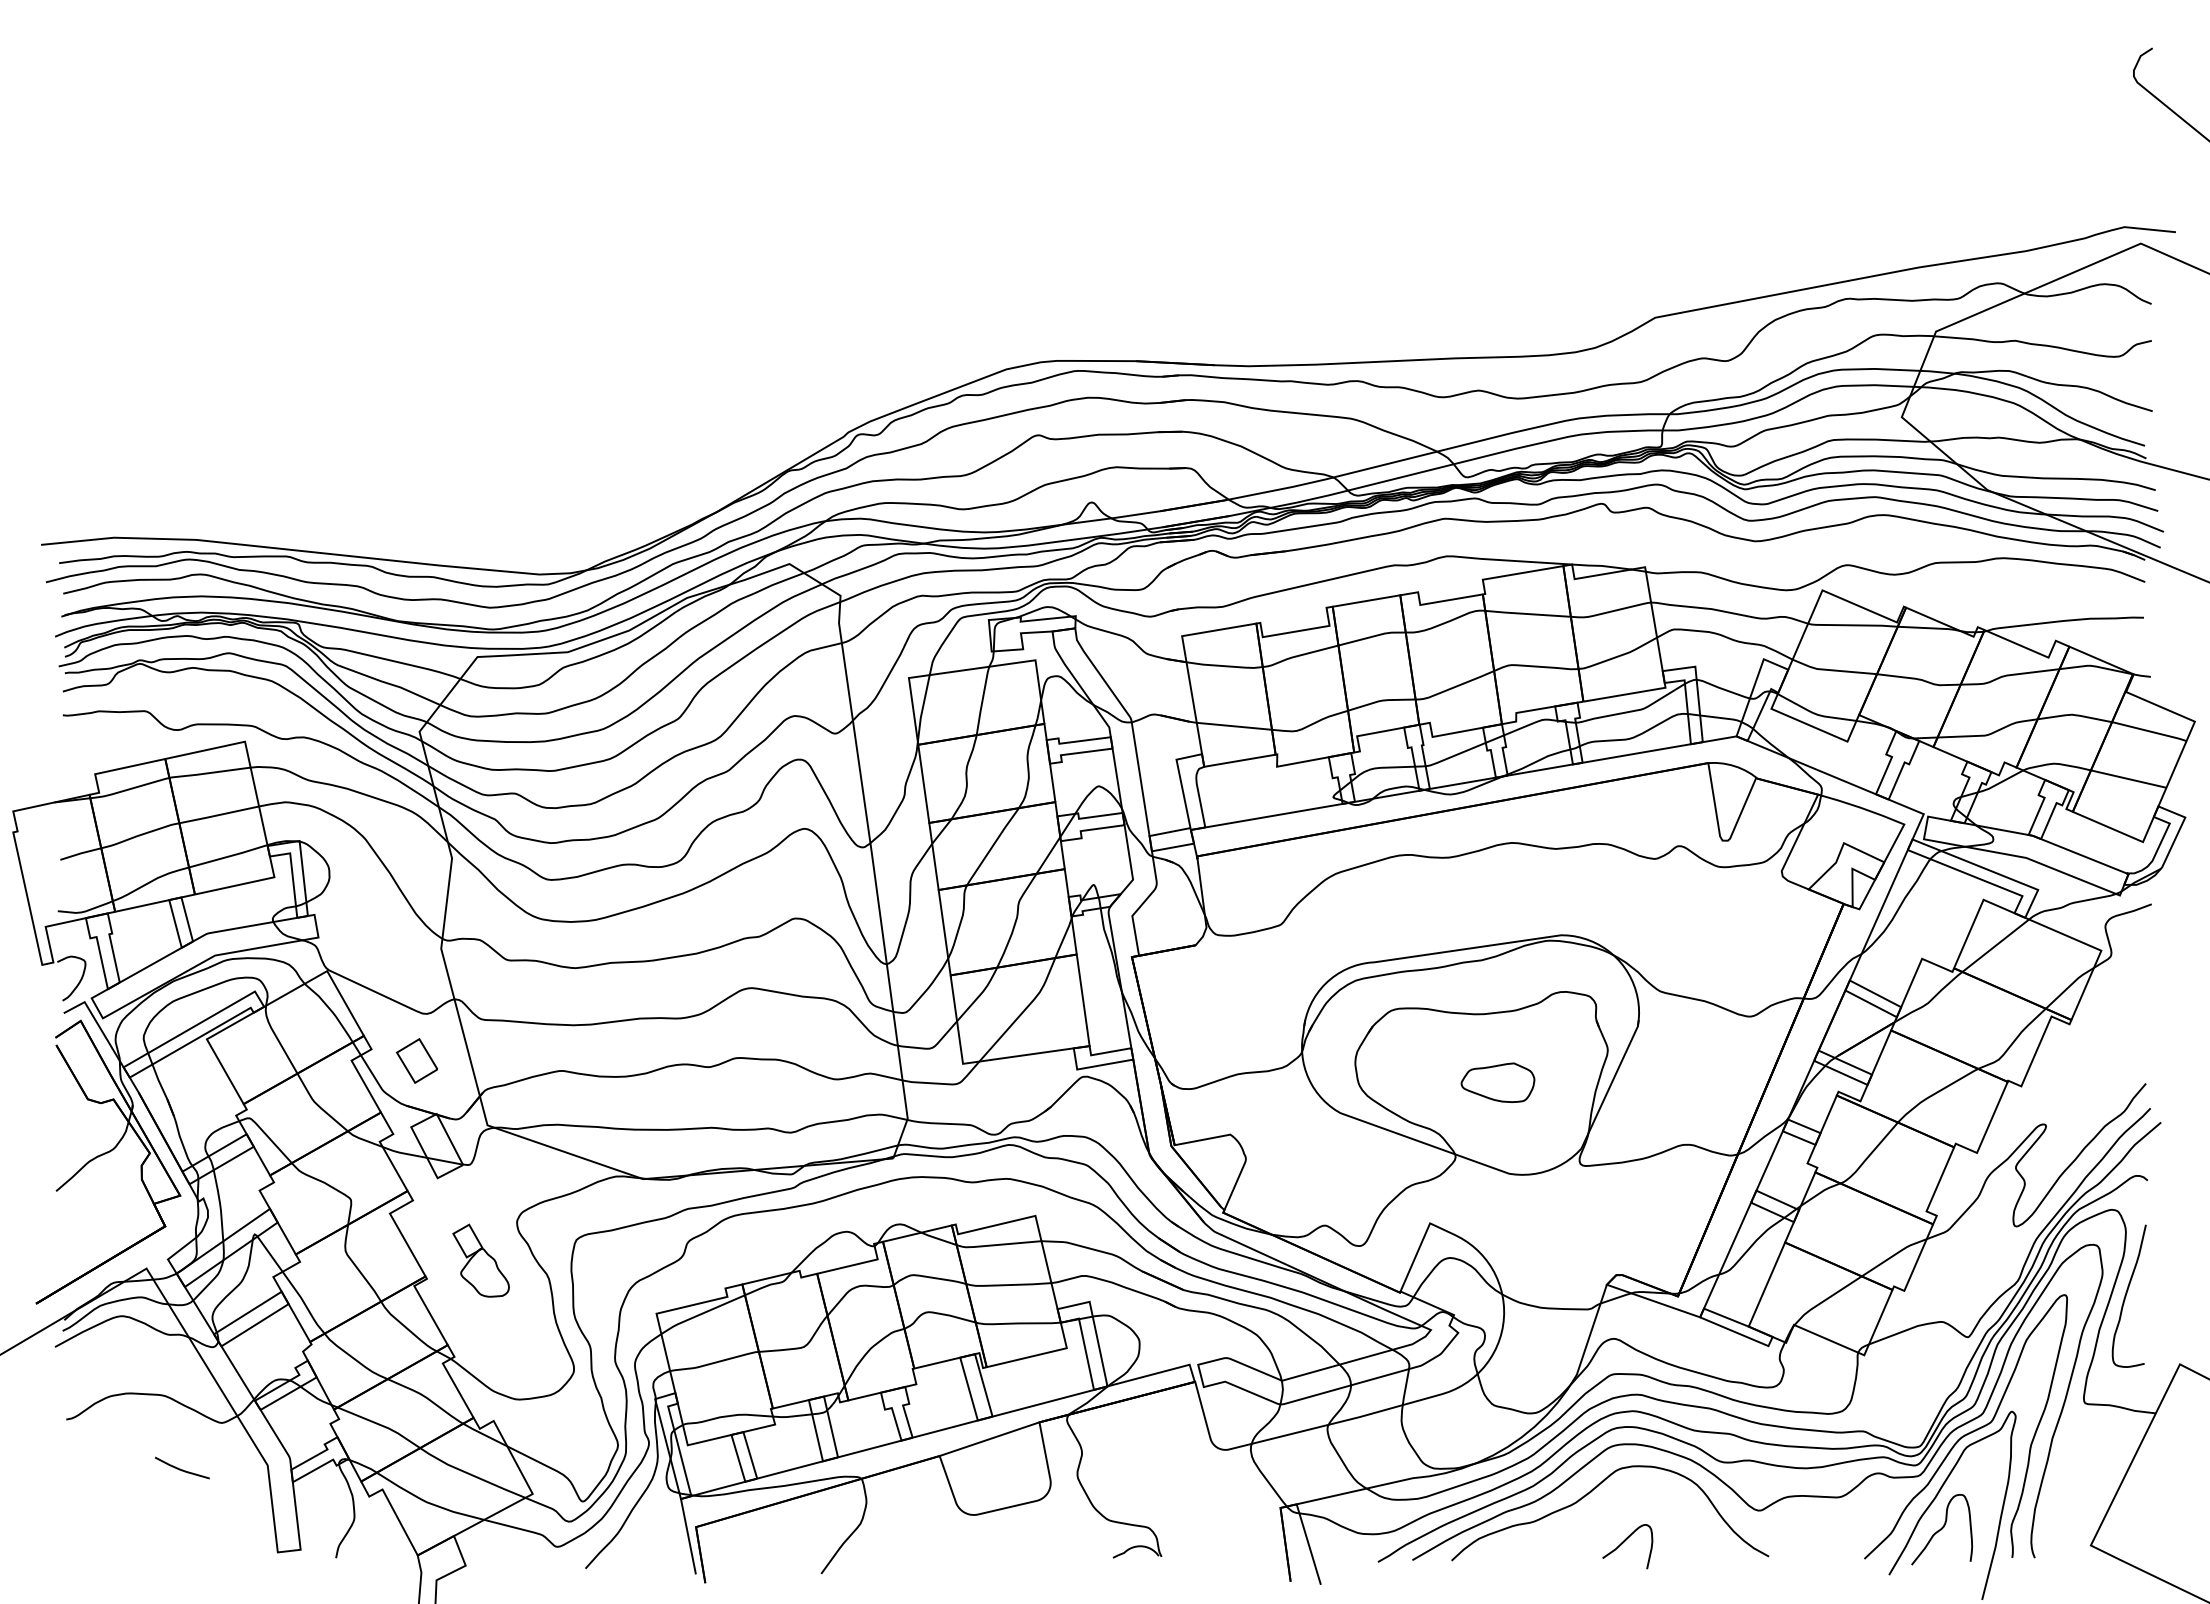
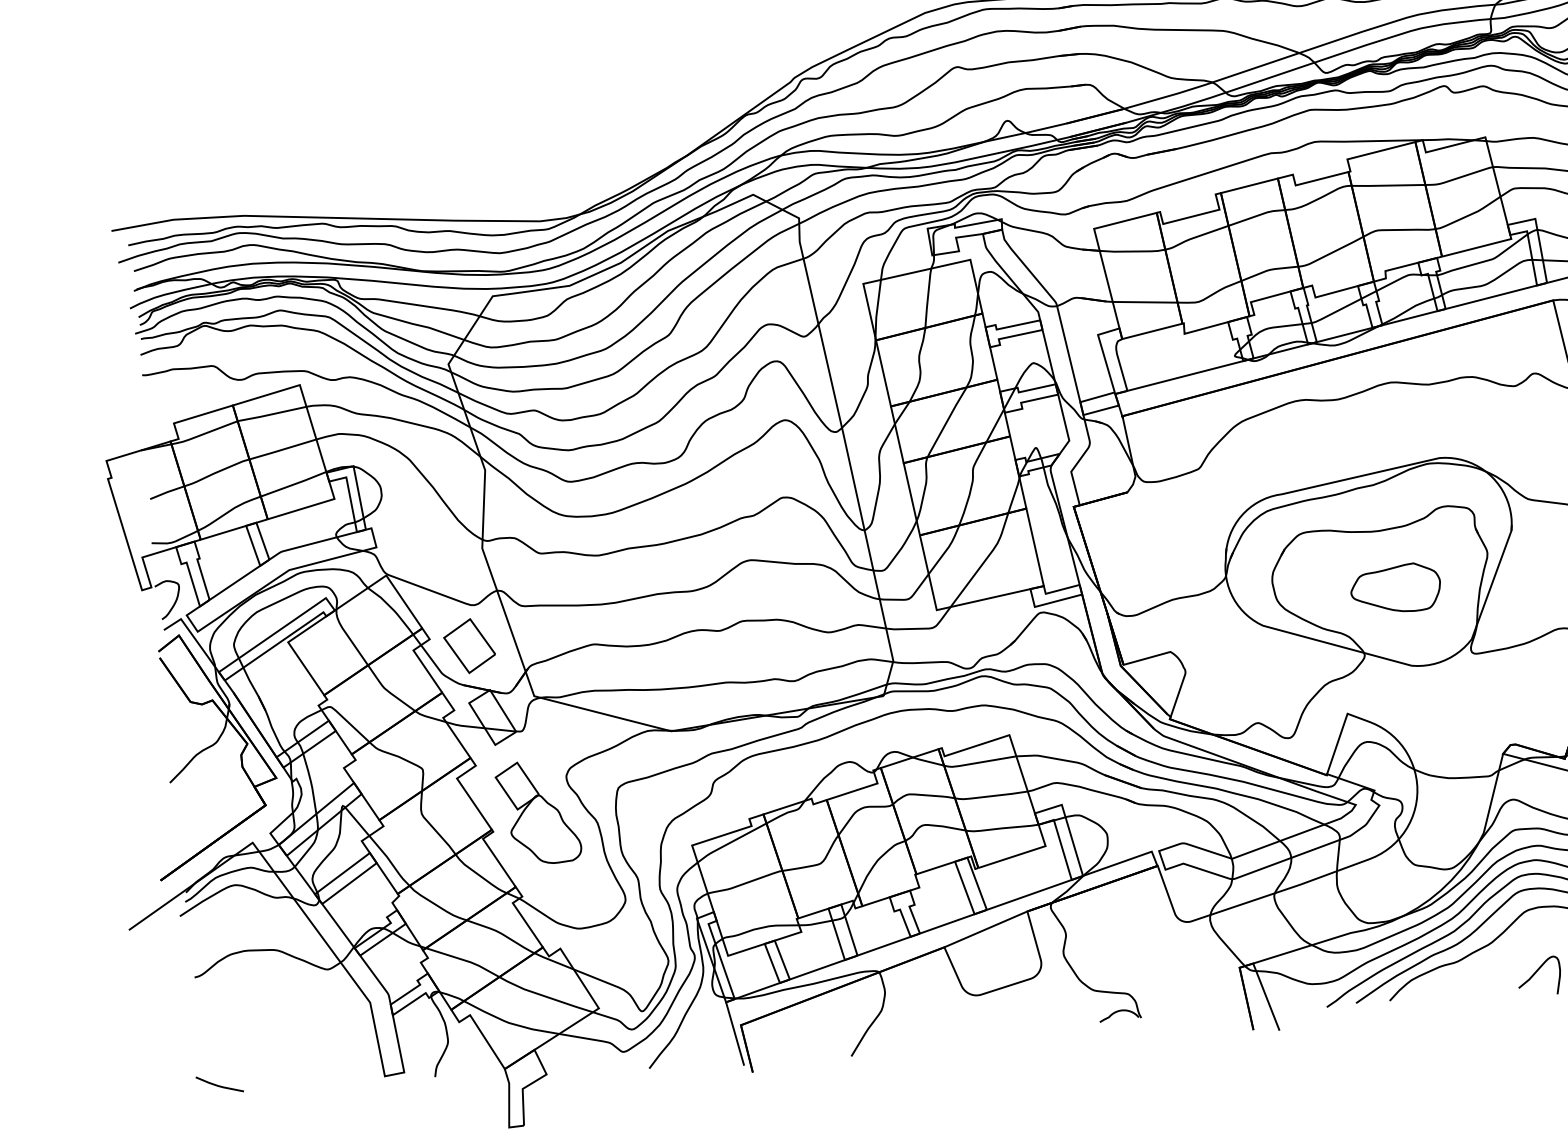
part: (416, 1060) -> (468, 645), size x1.43
part: (1497, 1082) -> (1395, 588), size x1.43
part: (480, 1260) -> (537, 812), size x1.67
line: (182, 1469) -> (220, 1085), moved

